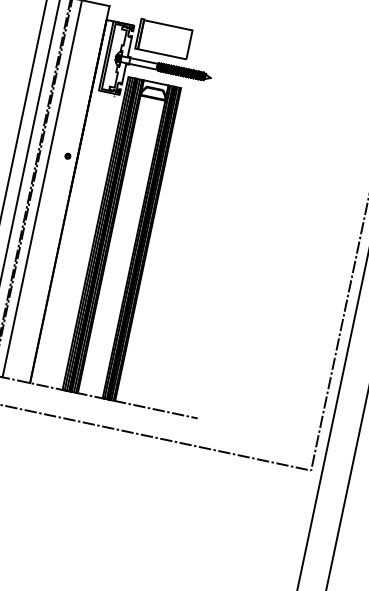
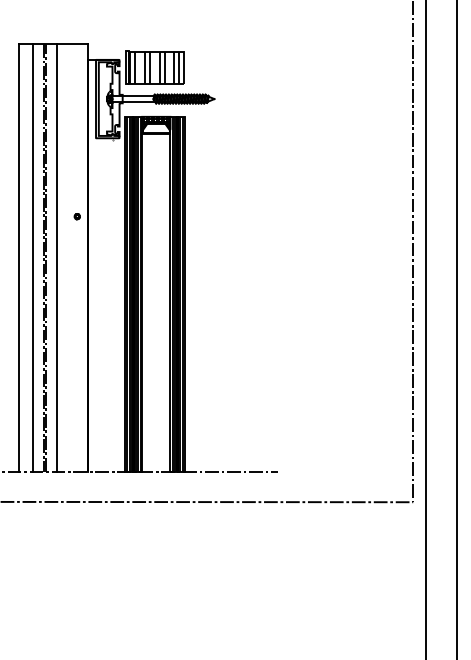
hatch: (163, 39) -> (154, 67), added
hatch: (155, 87) -> (156, 122), added

